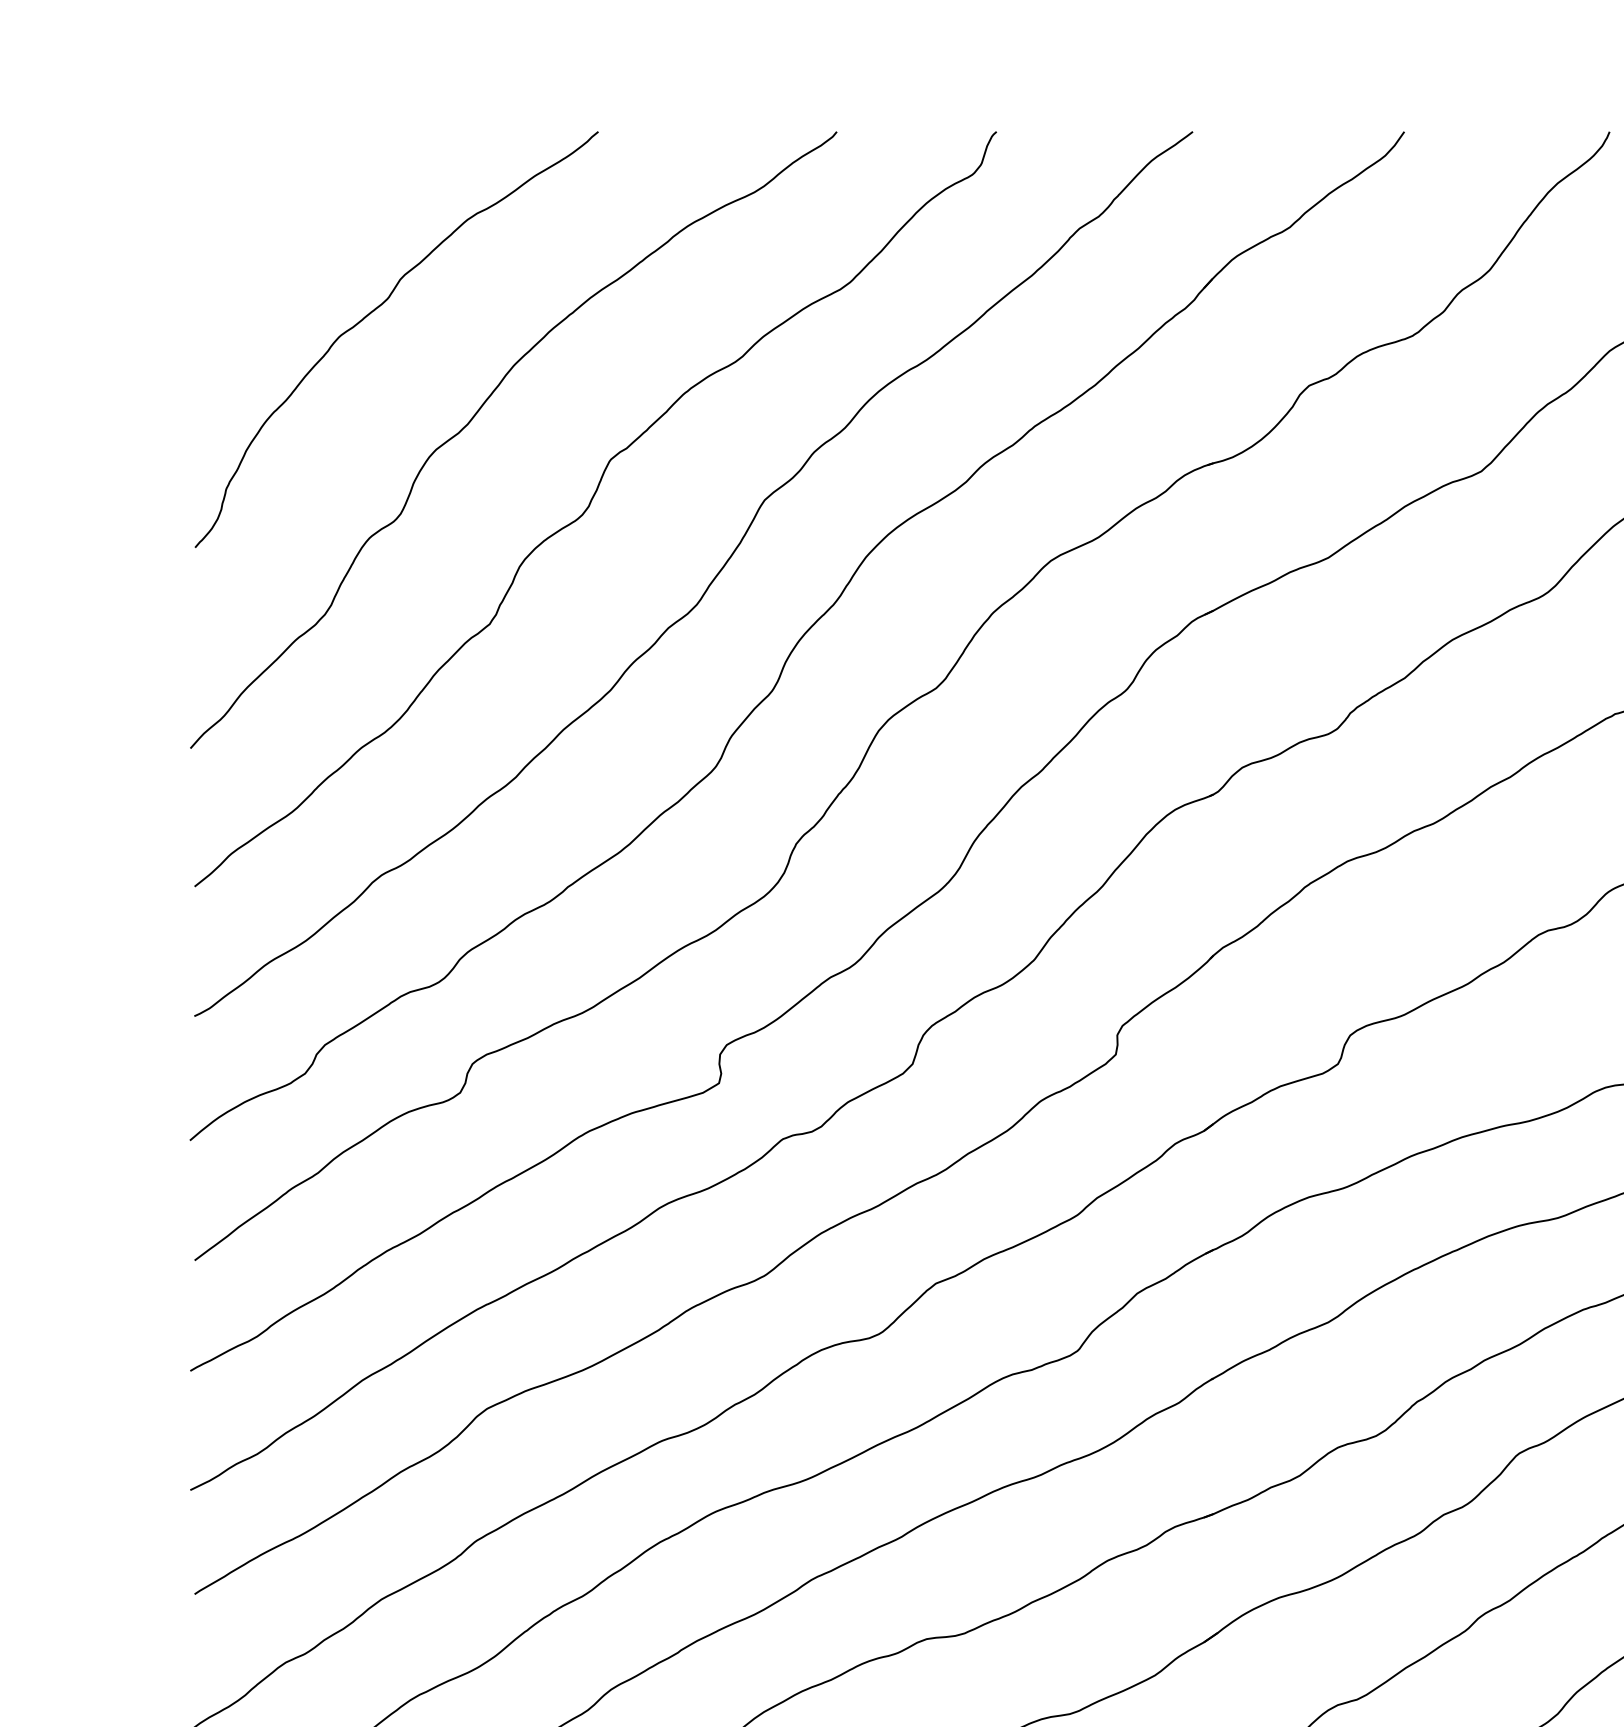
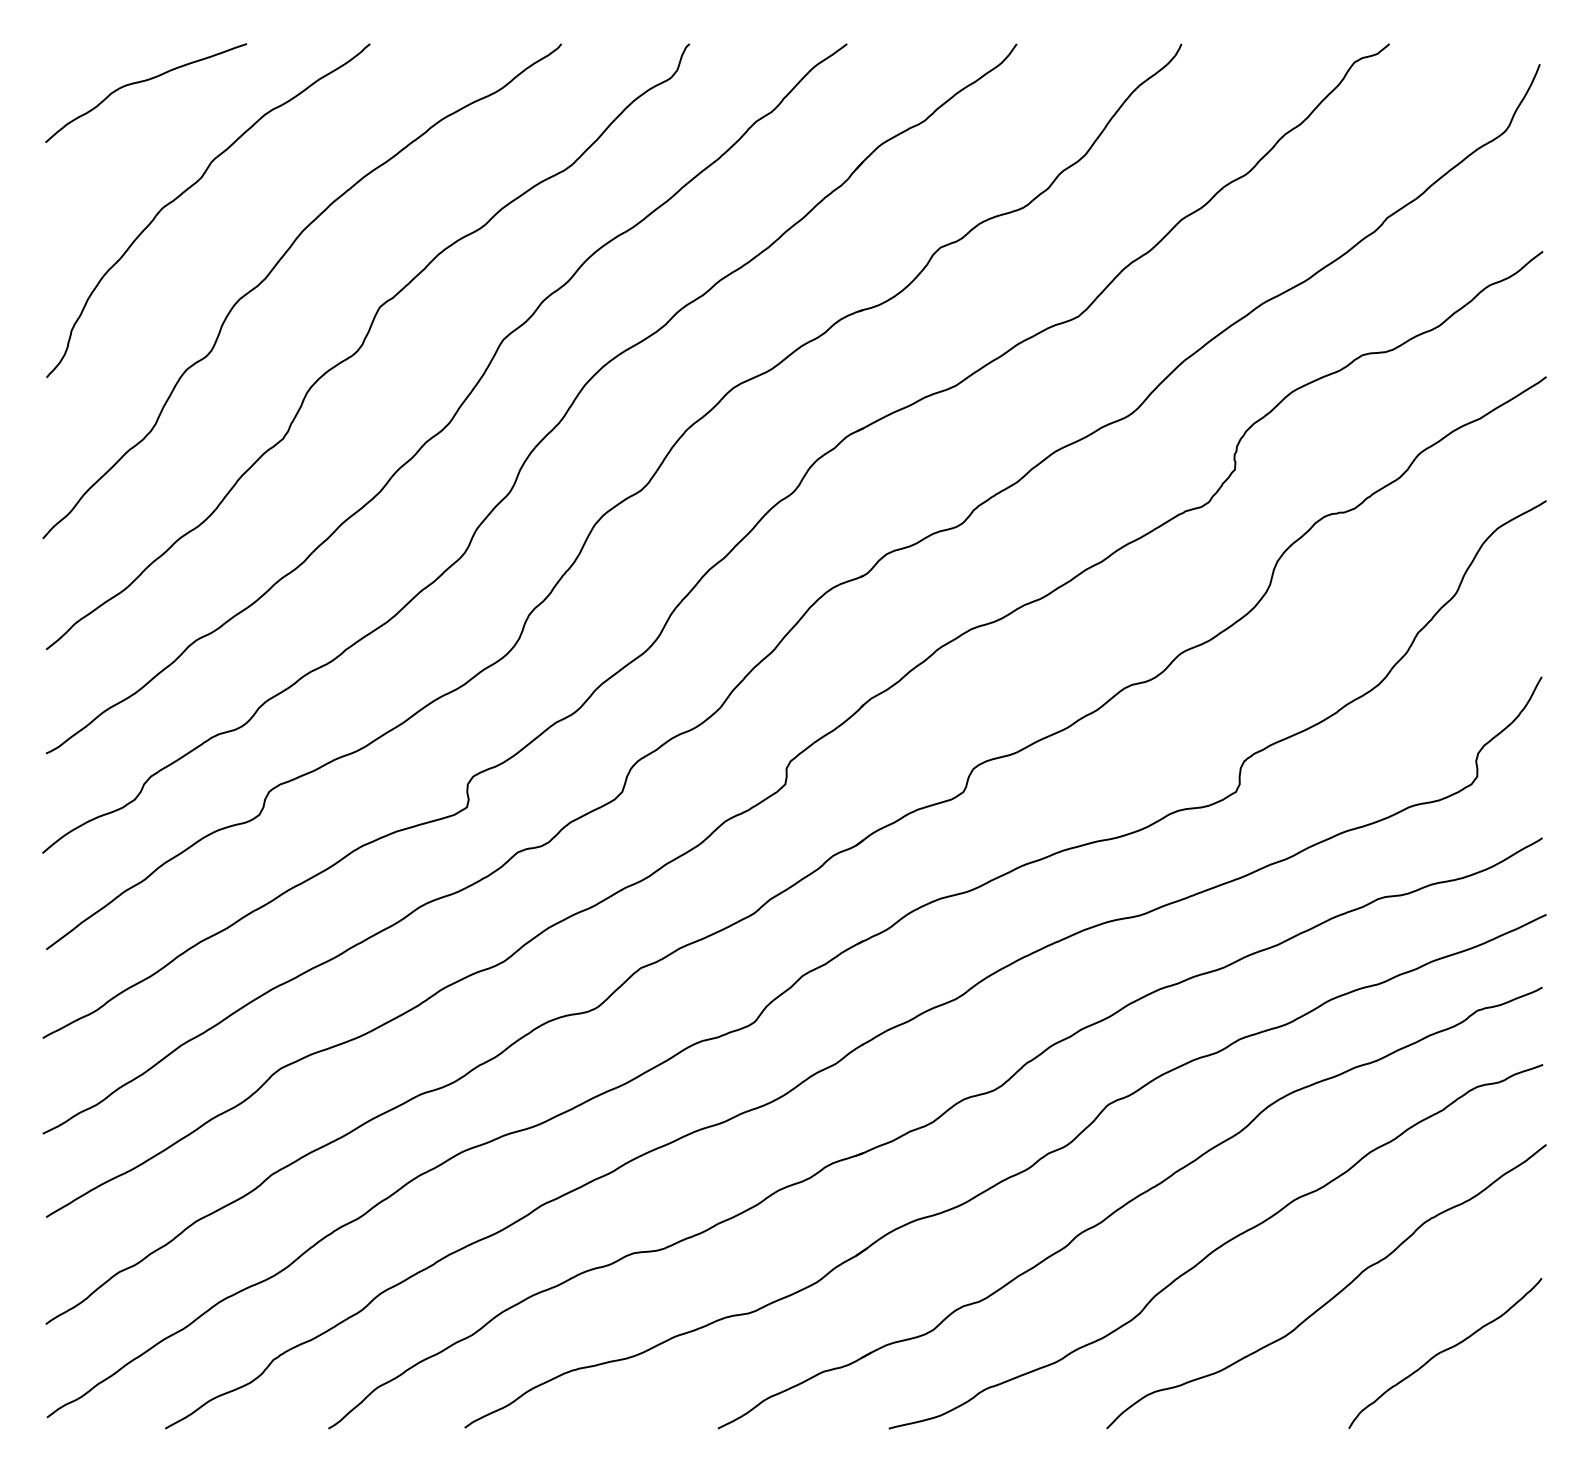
curve: (314, 179) -> (142, 82), added

